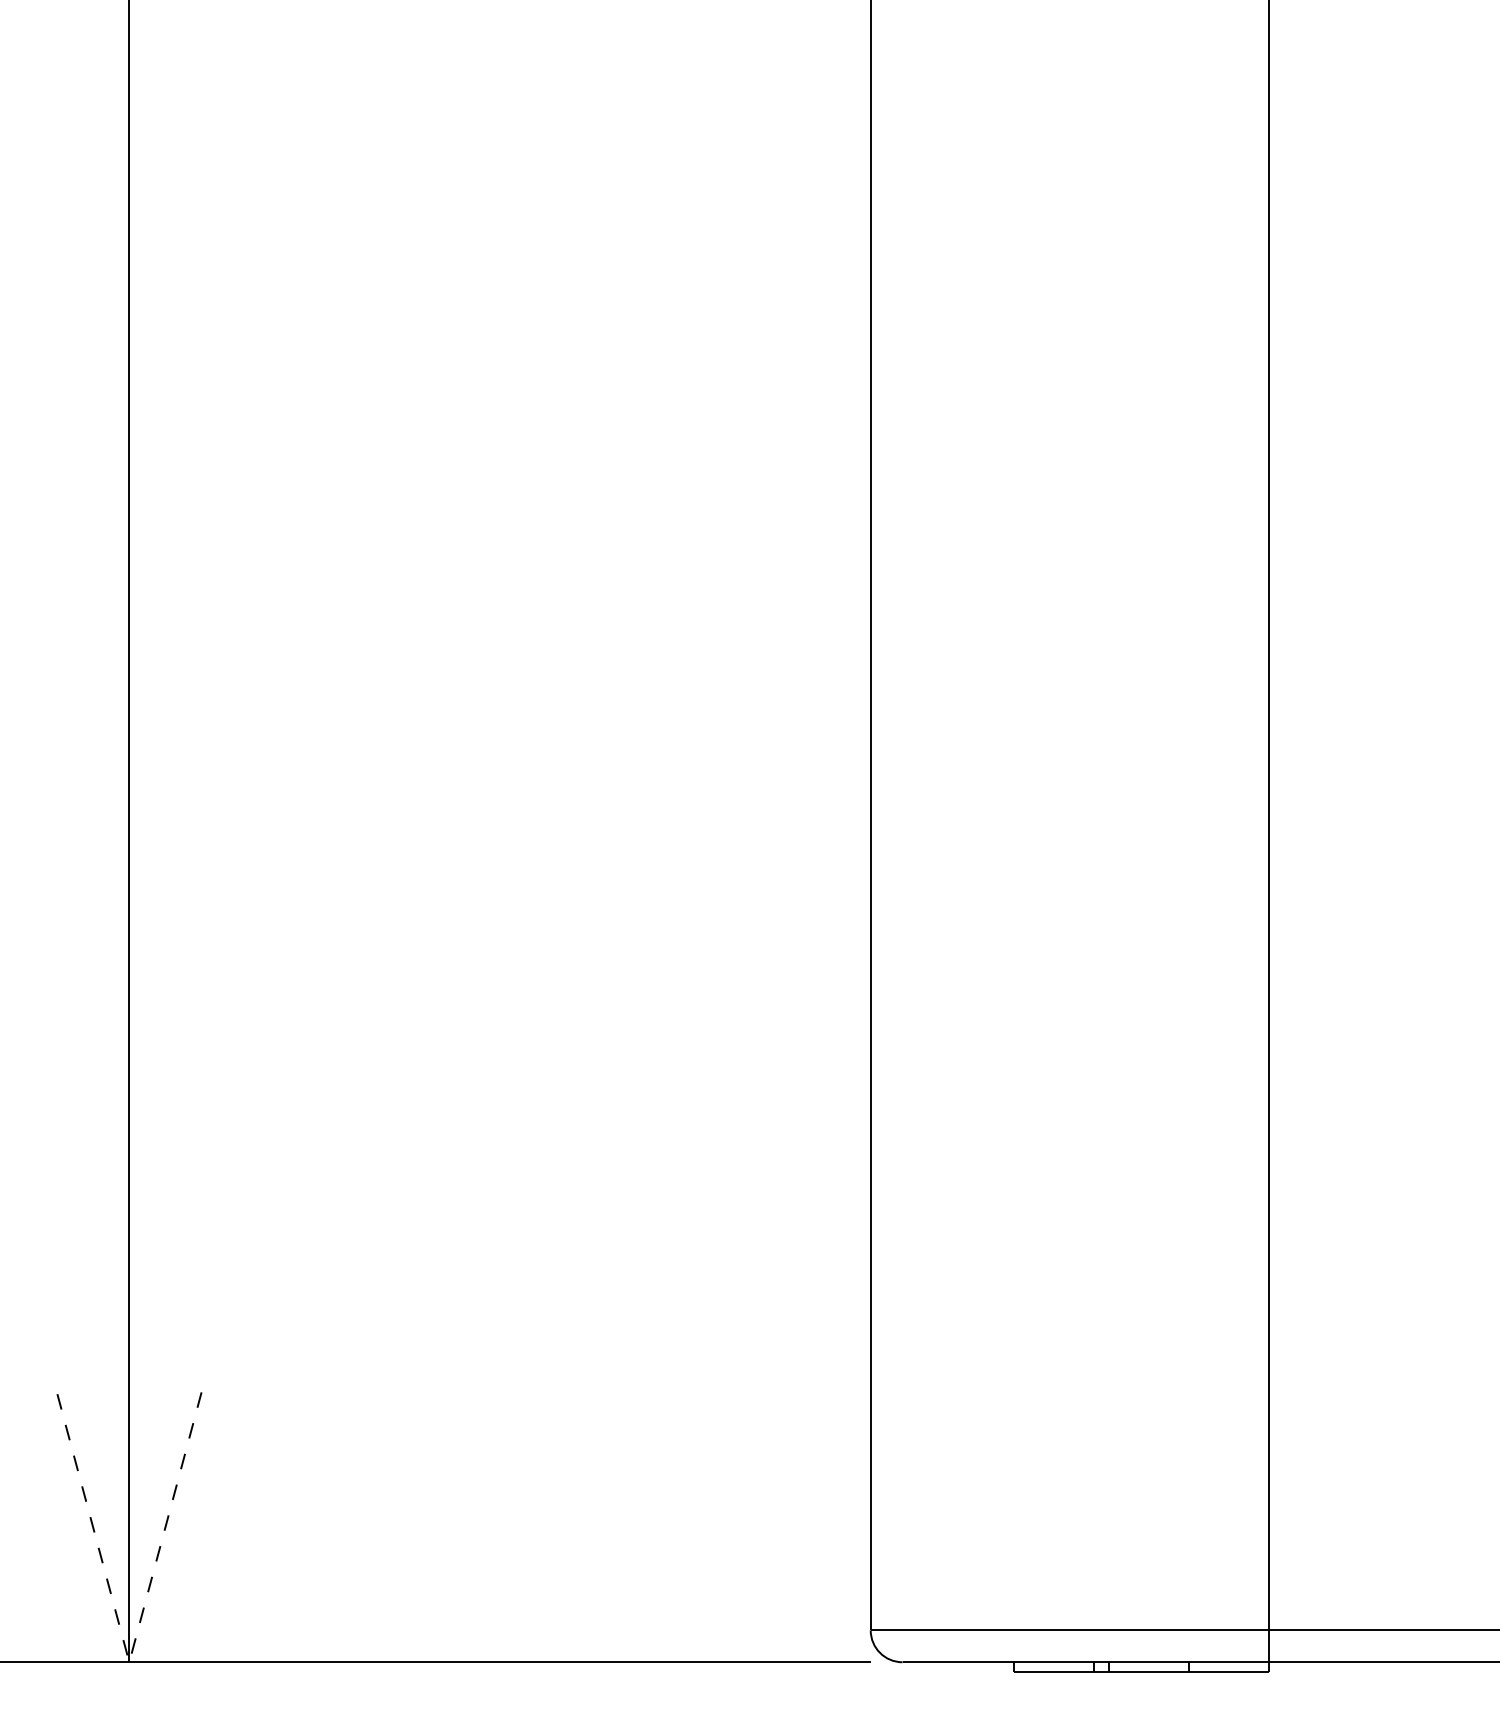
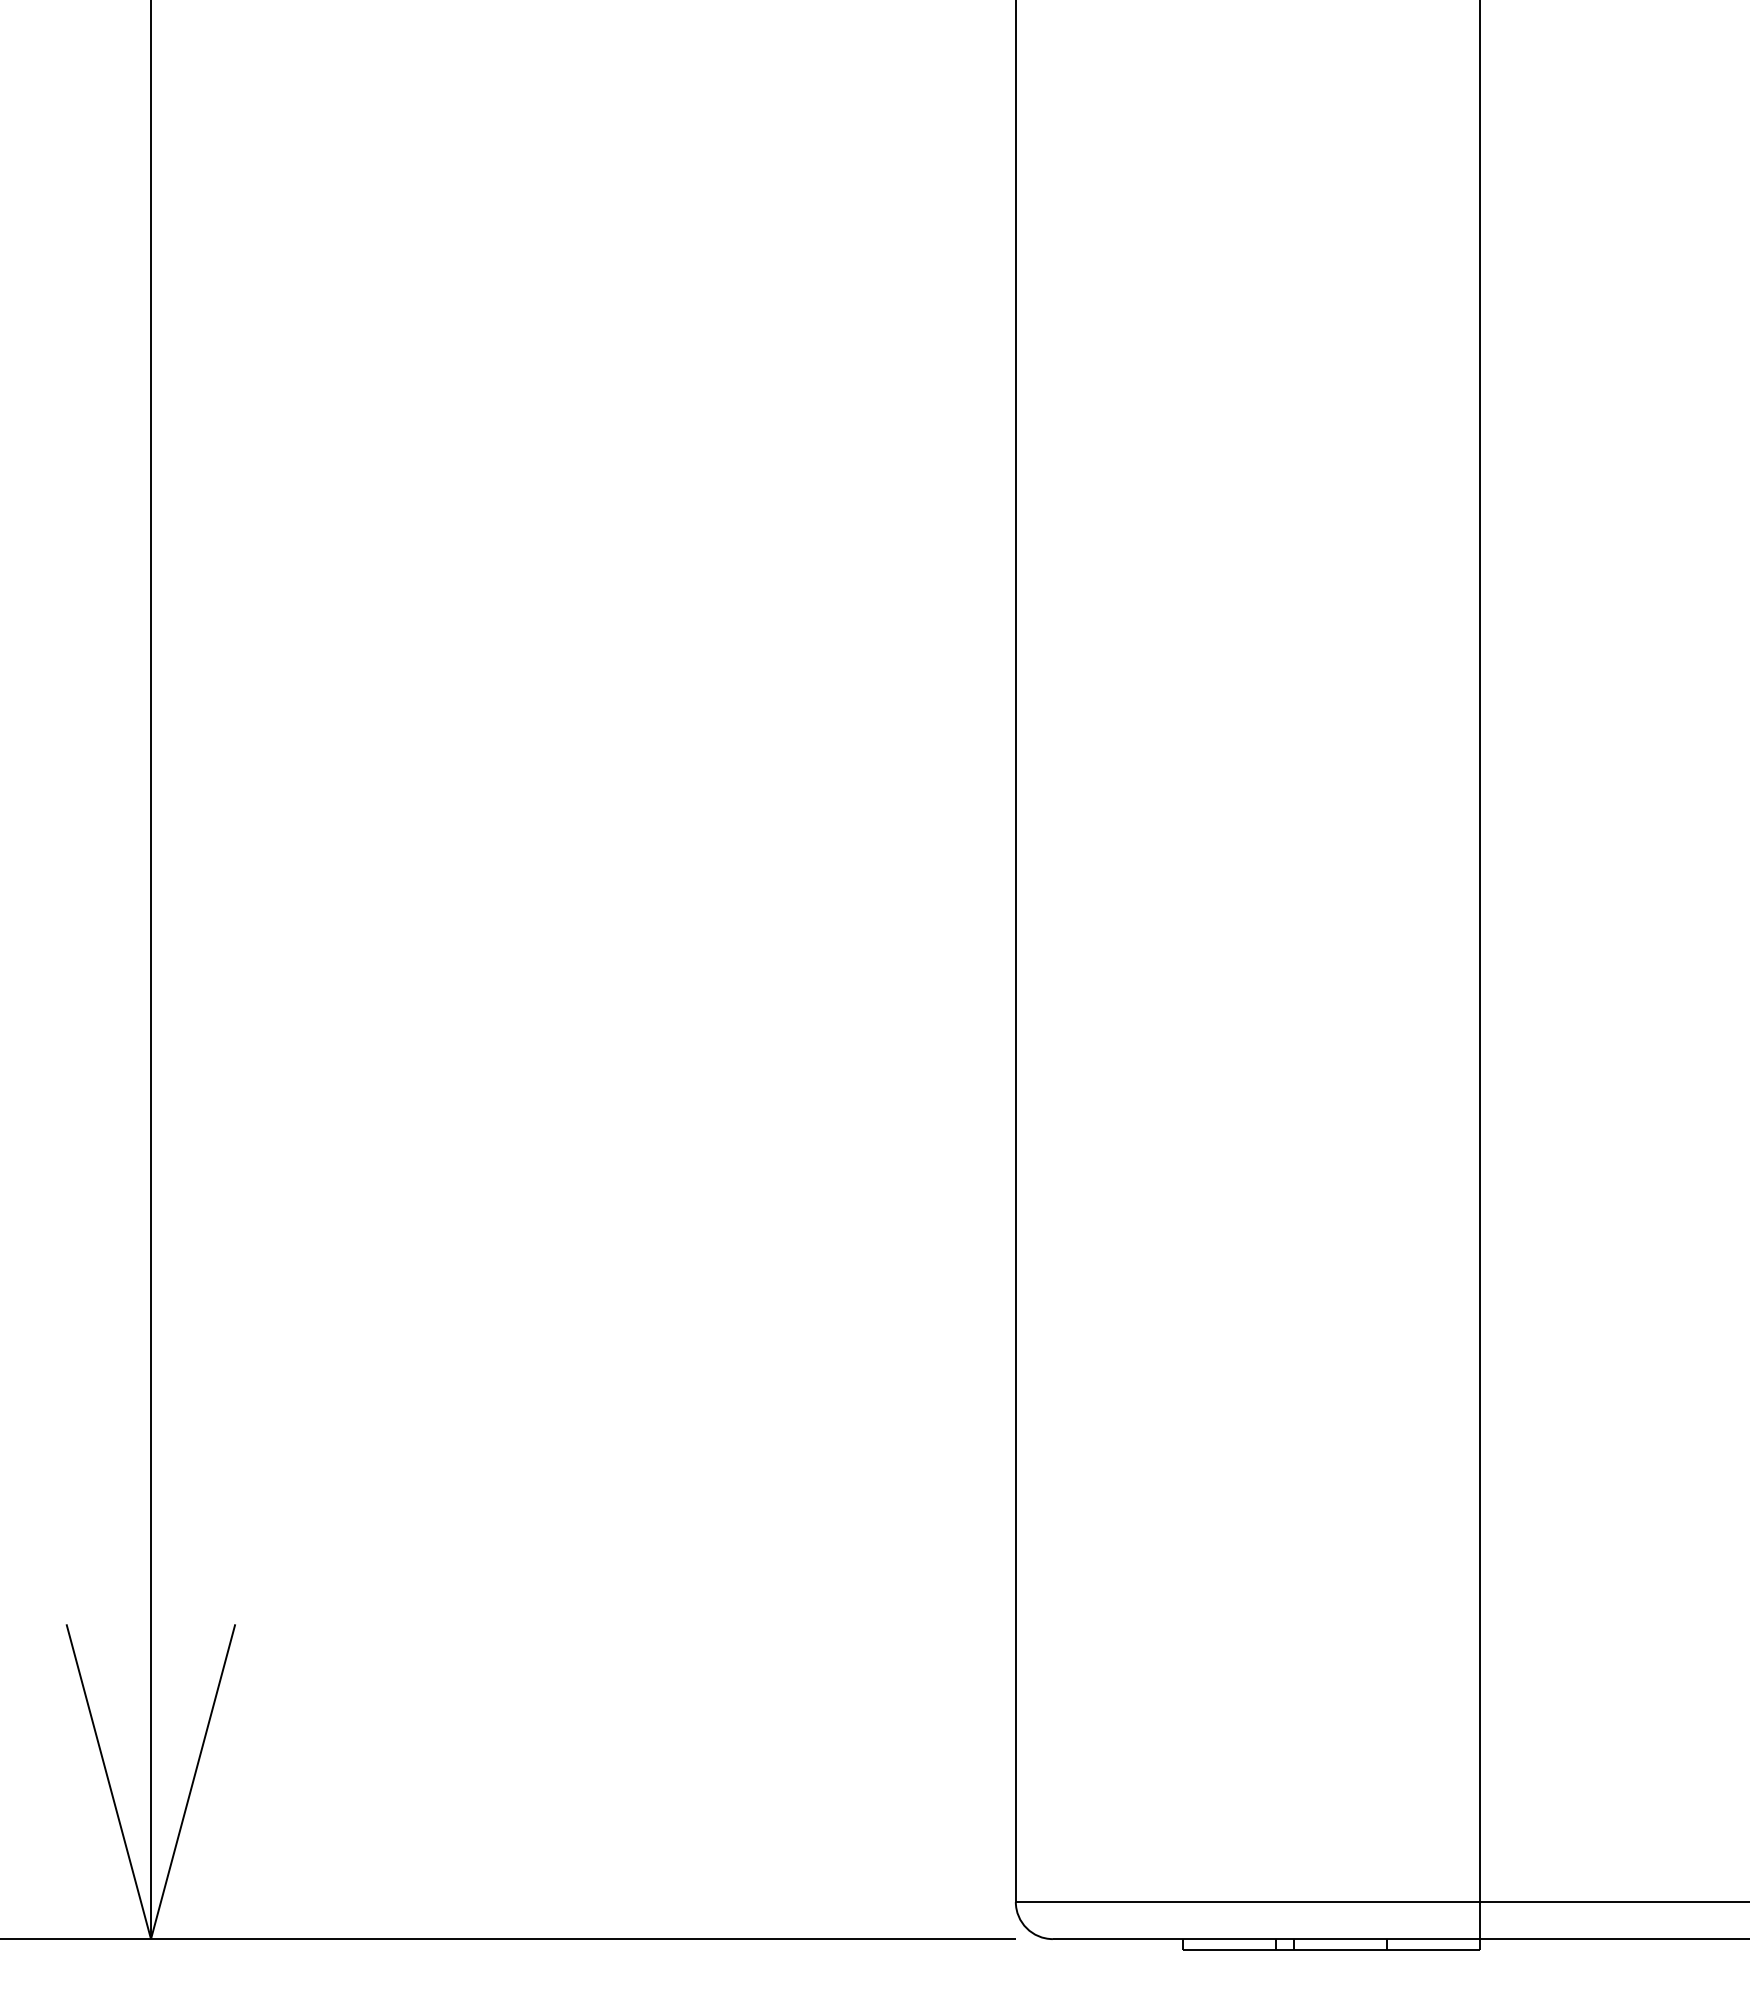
line: (129, 1662) -> (151, 1939), dashed -> solid

